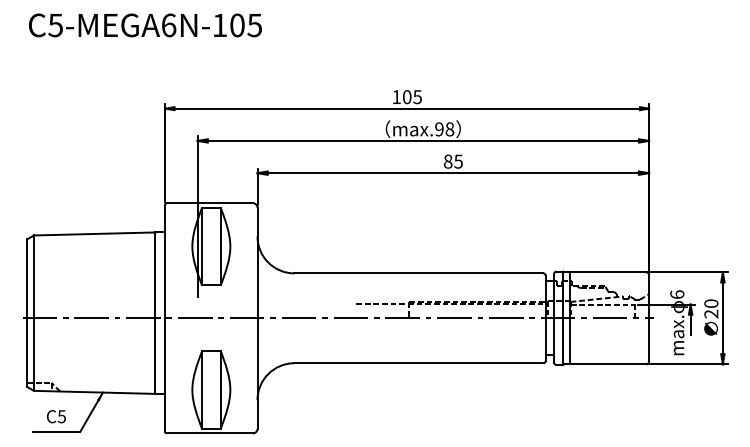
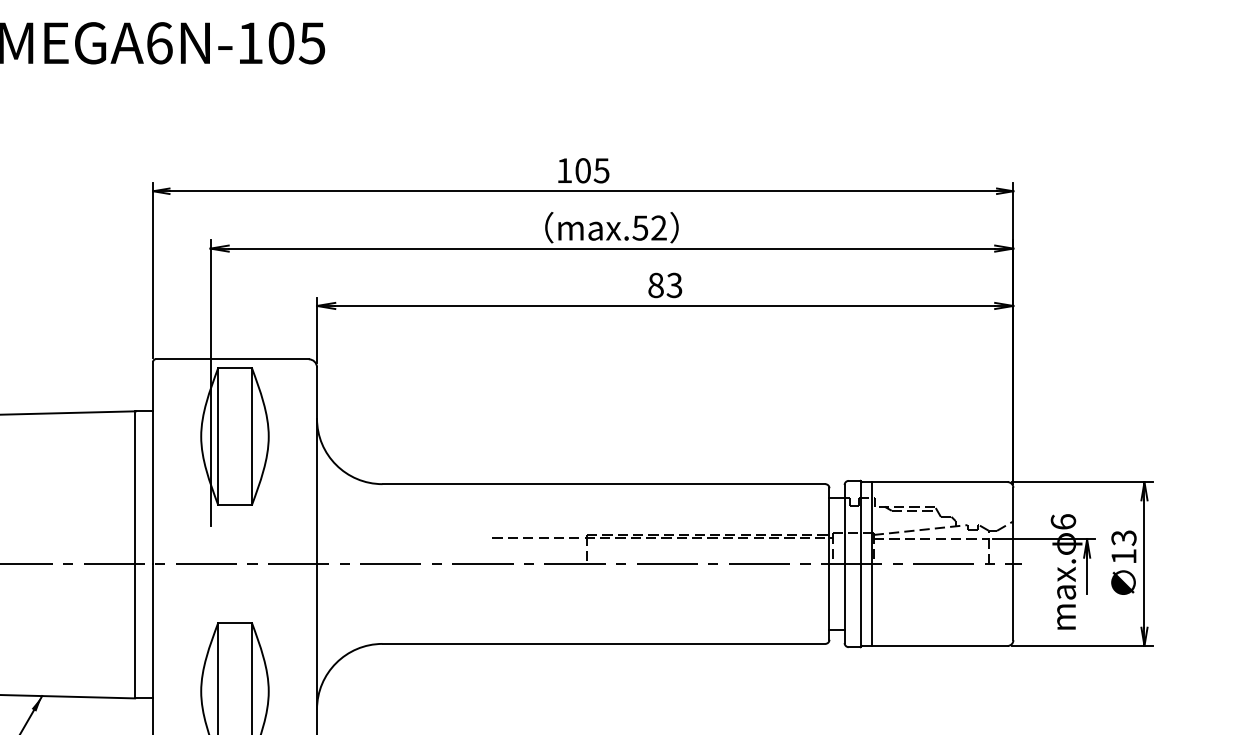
text: (444, 129) -> (649, 228), max.98 -> max.52
text: (458, 161) -> (674, 285), 85 -> 83
text: (711, 308) -> (1124, 546), 20 -> 13

